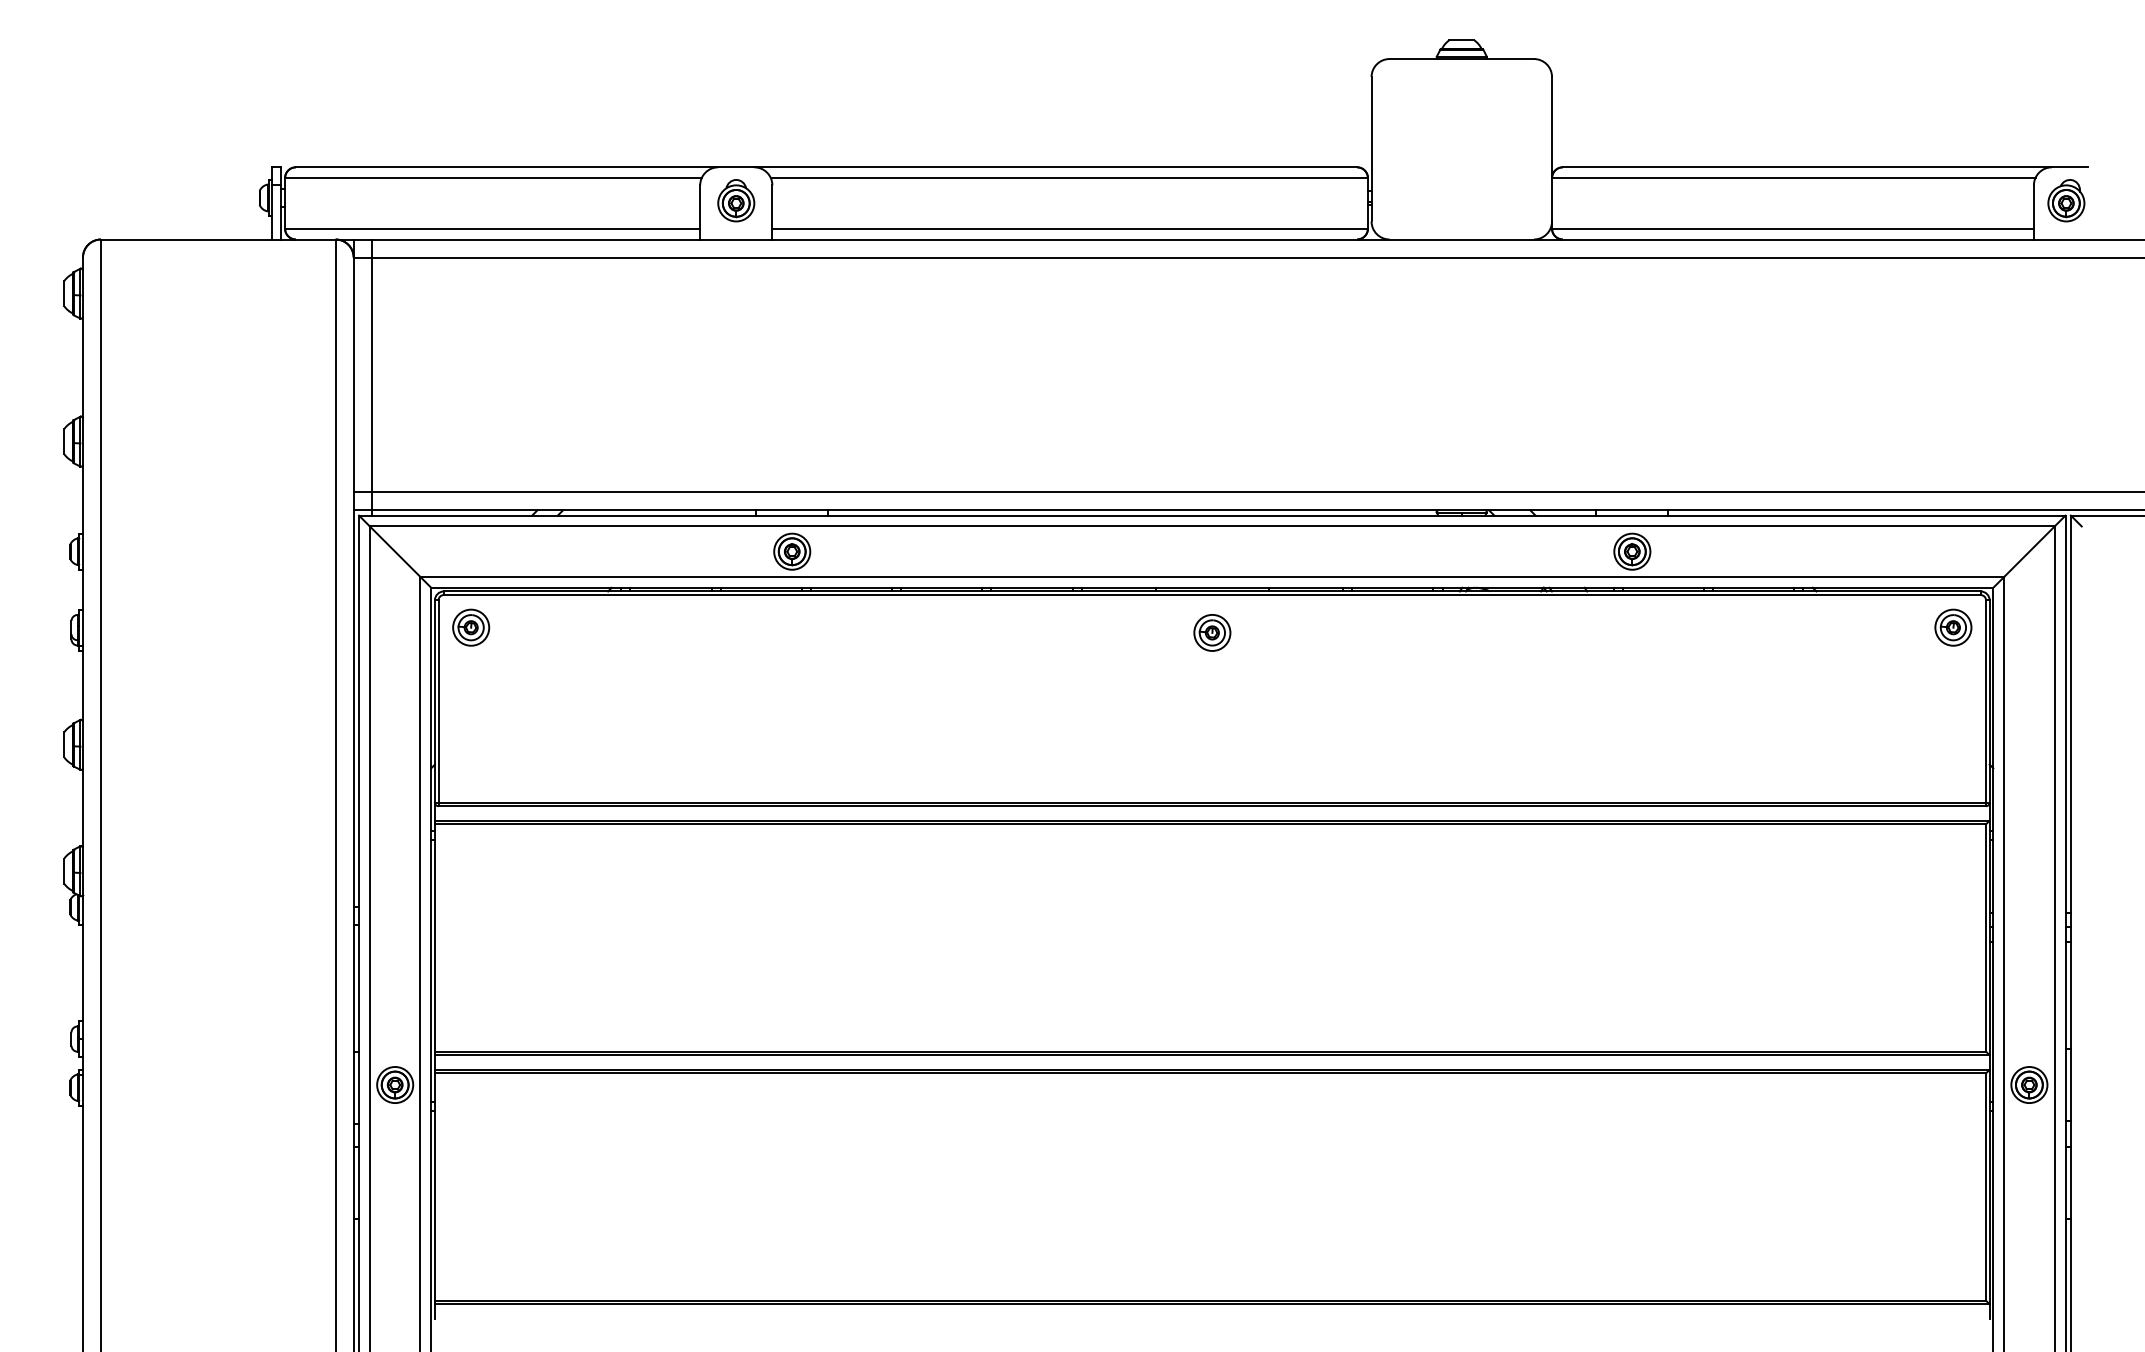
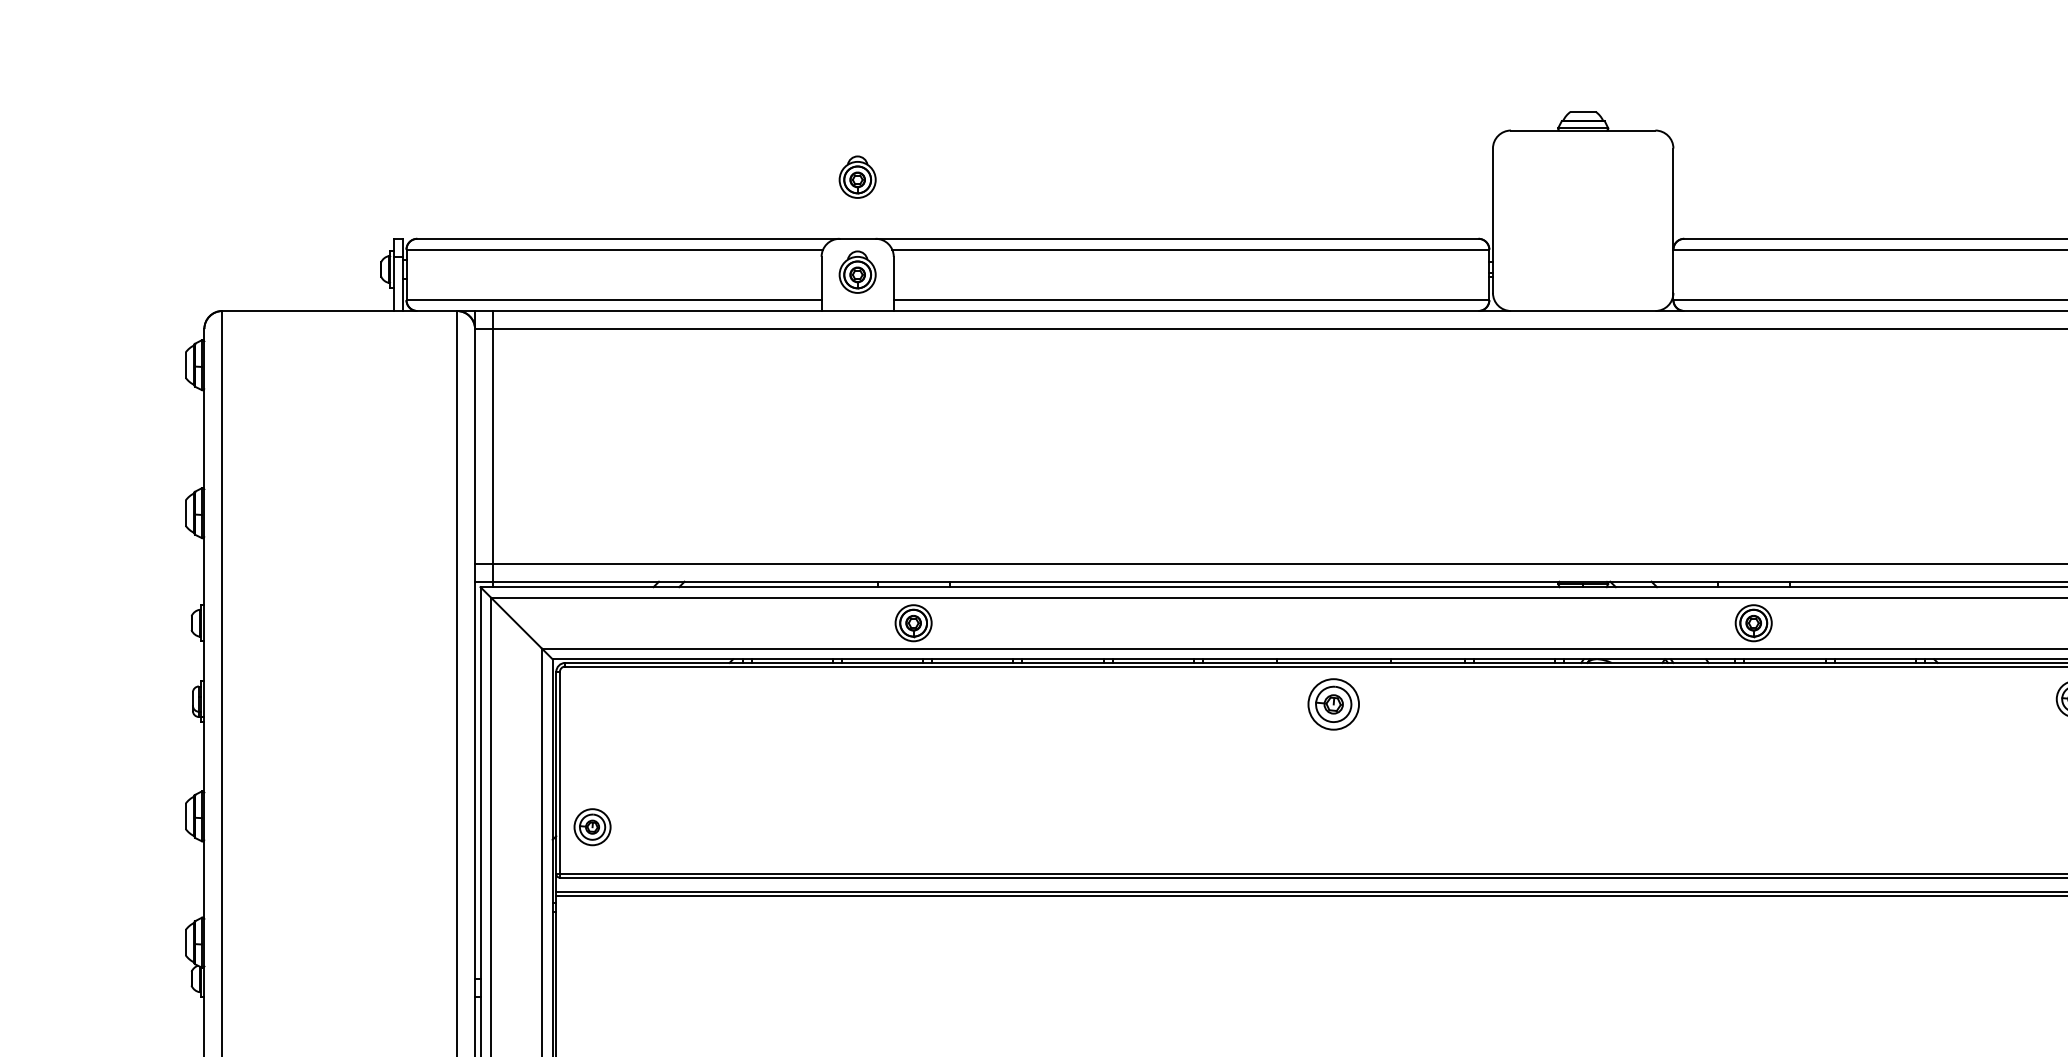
part: (736, 105) -> (857, 177), added
part: (471, 627) -> (592, 827), moved
part: (1212, 632) -> (1333, 704), size x1.4

